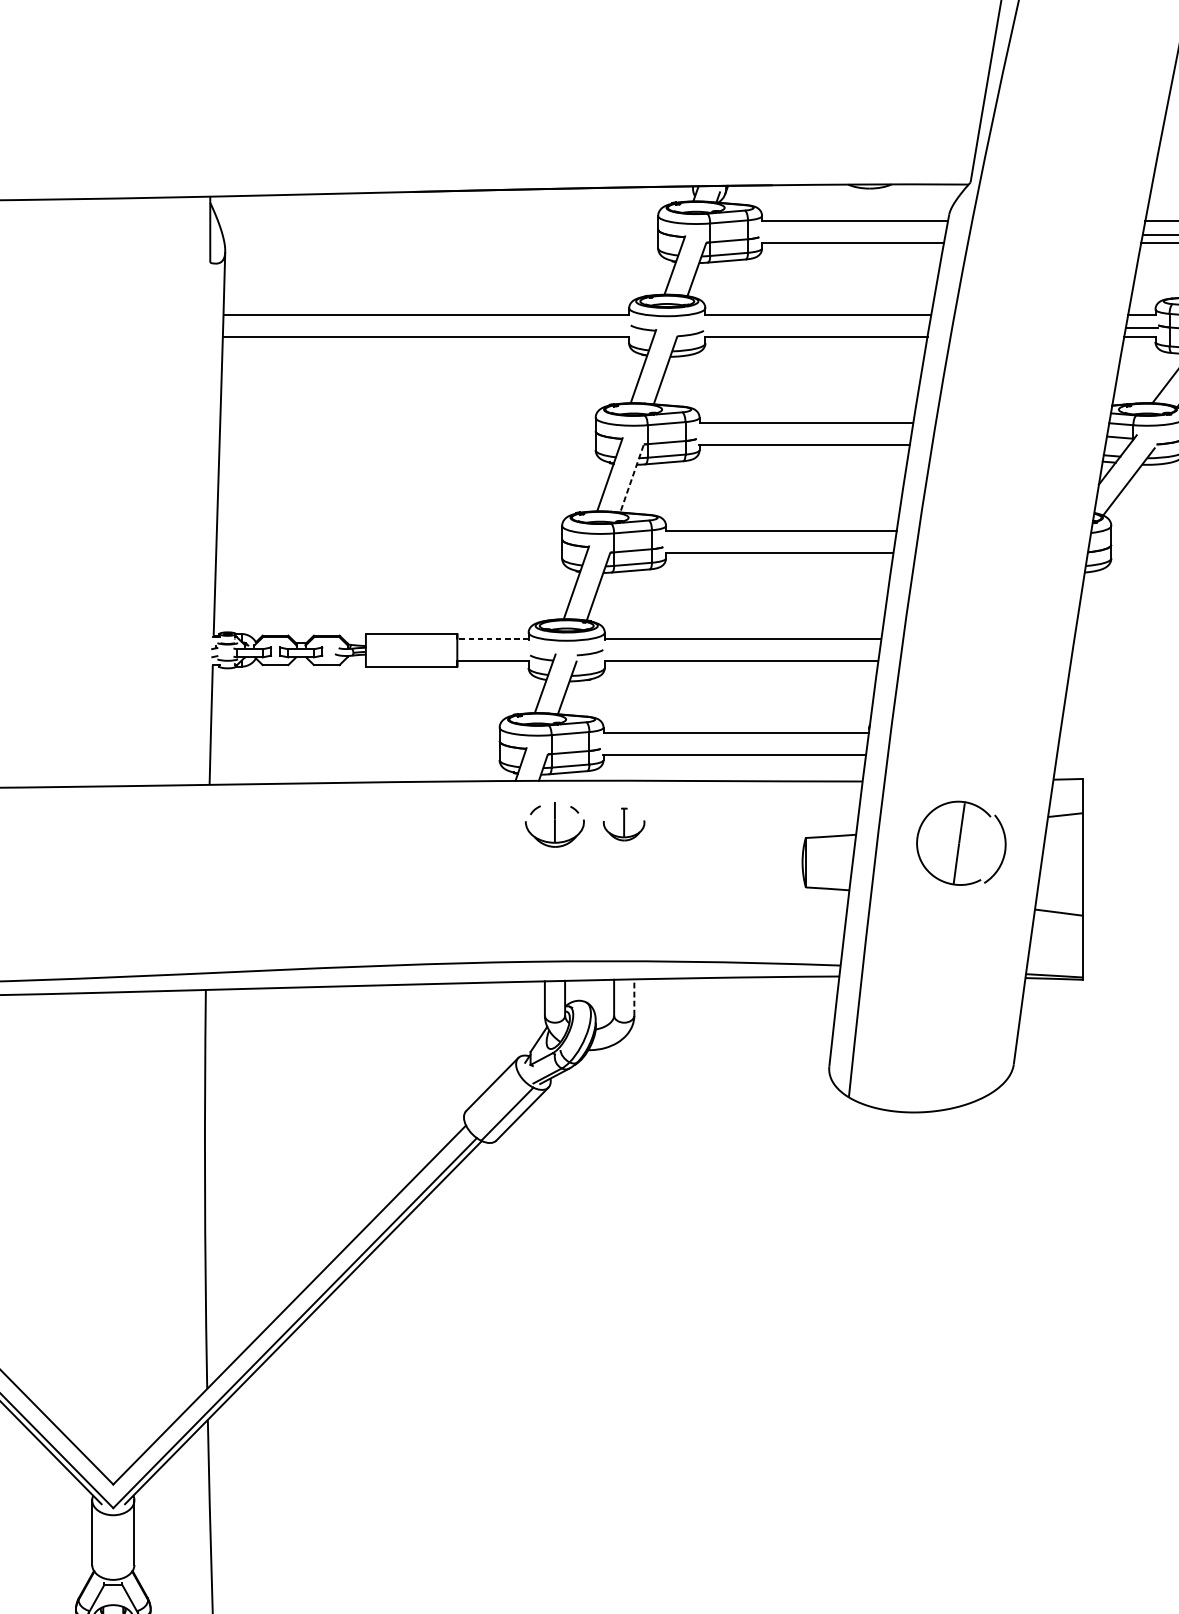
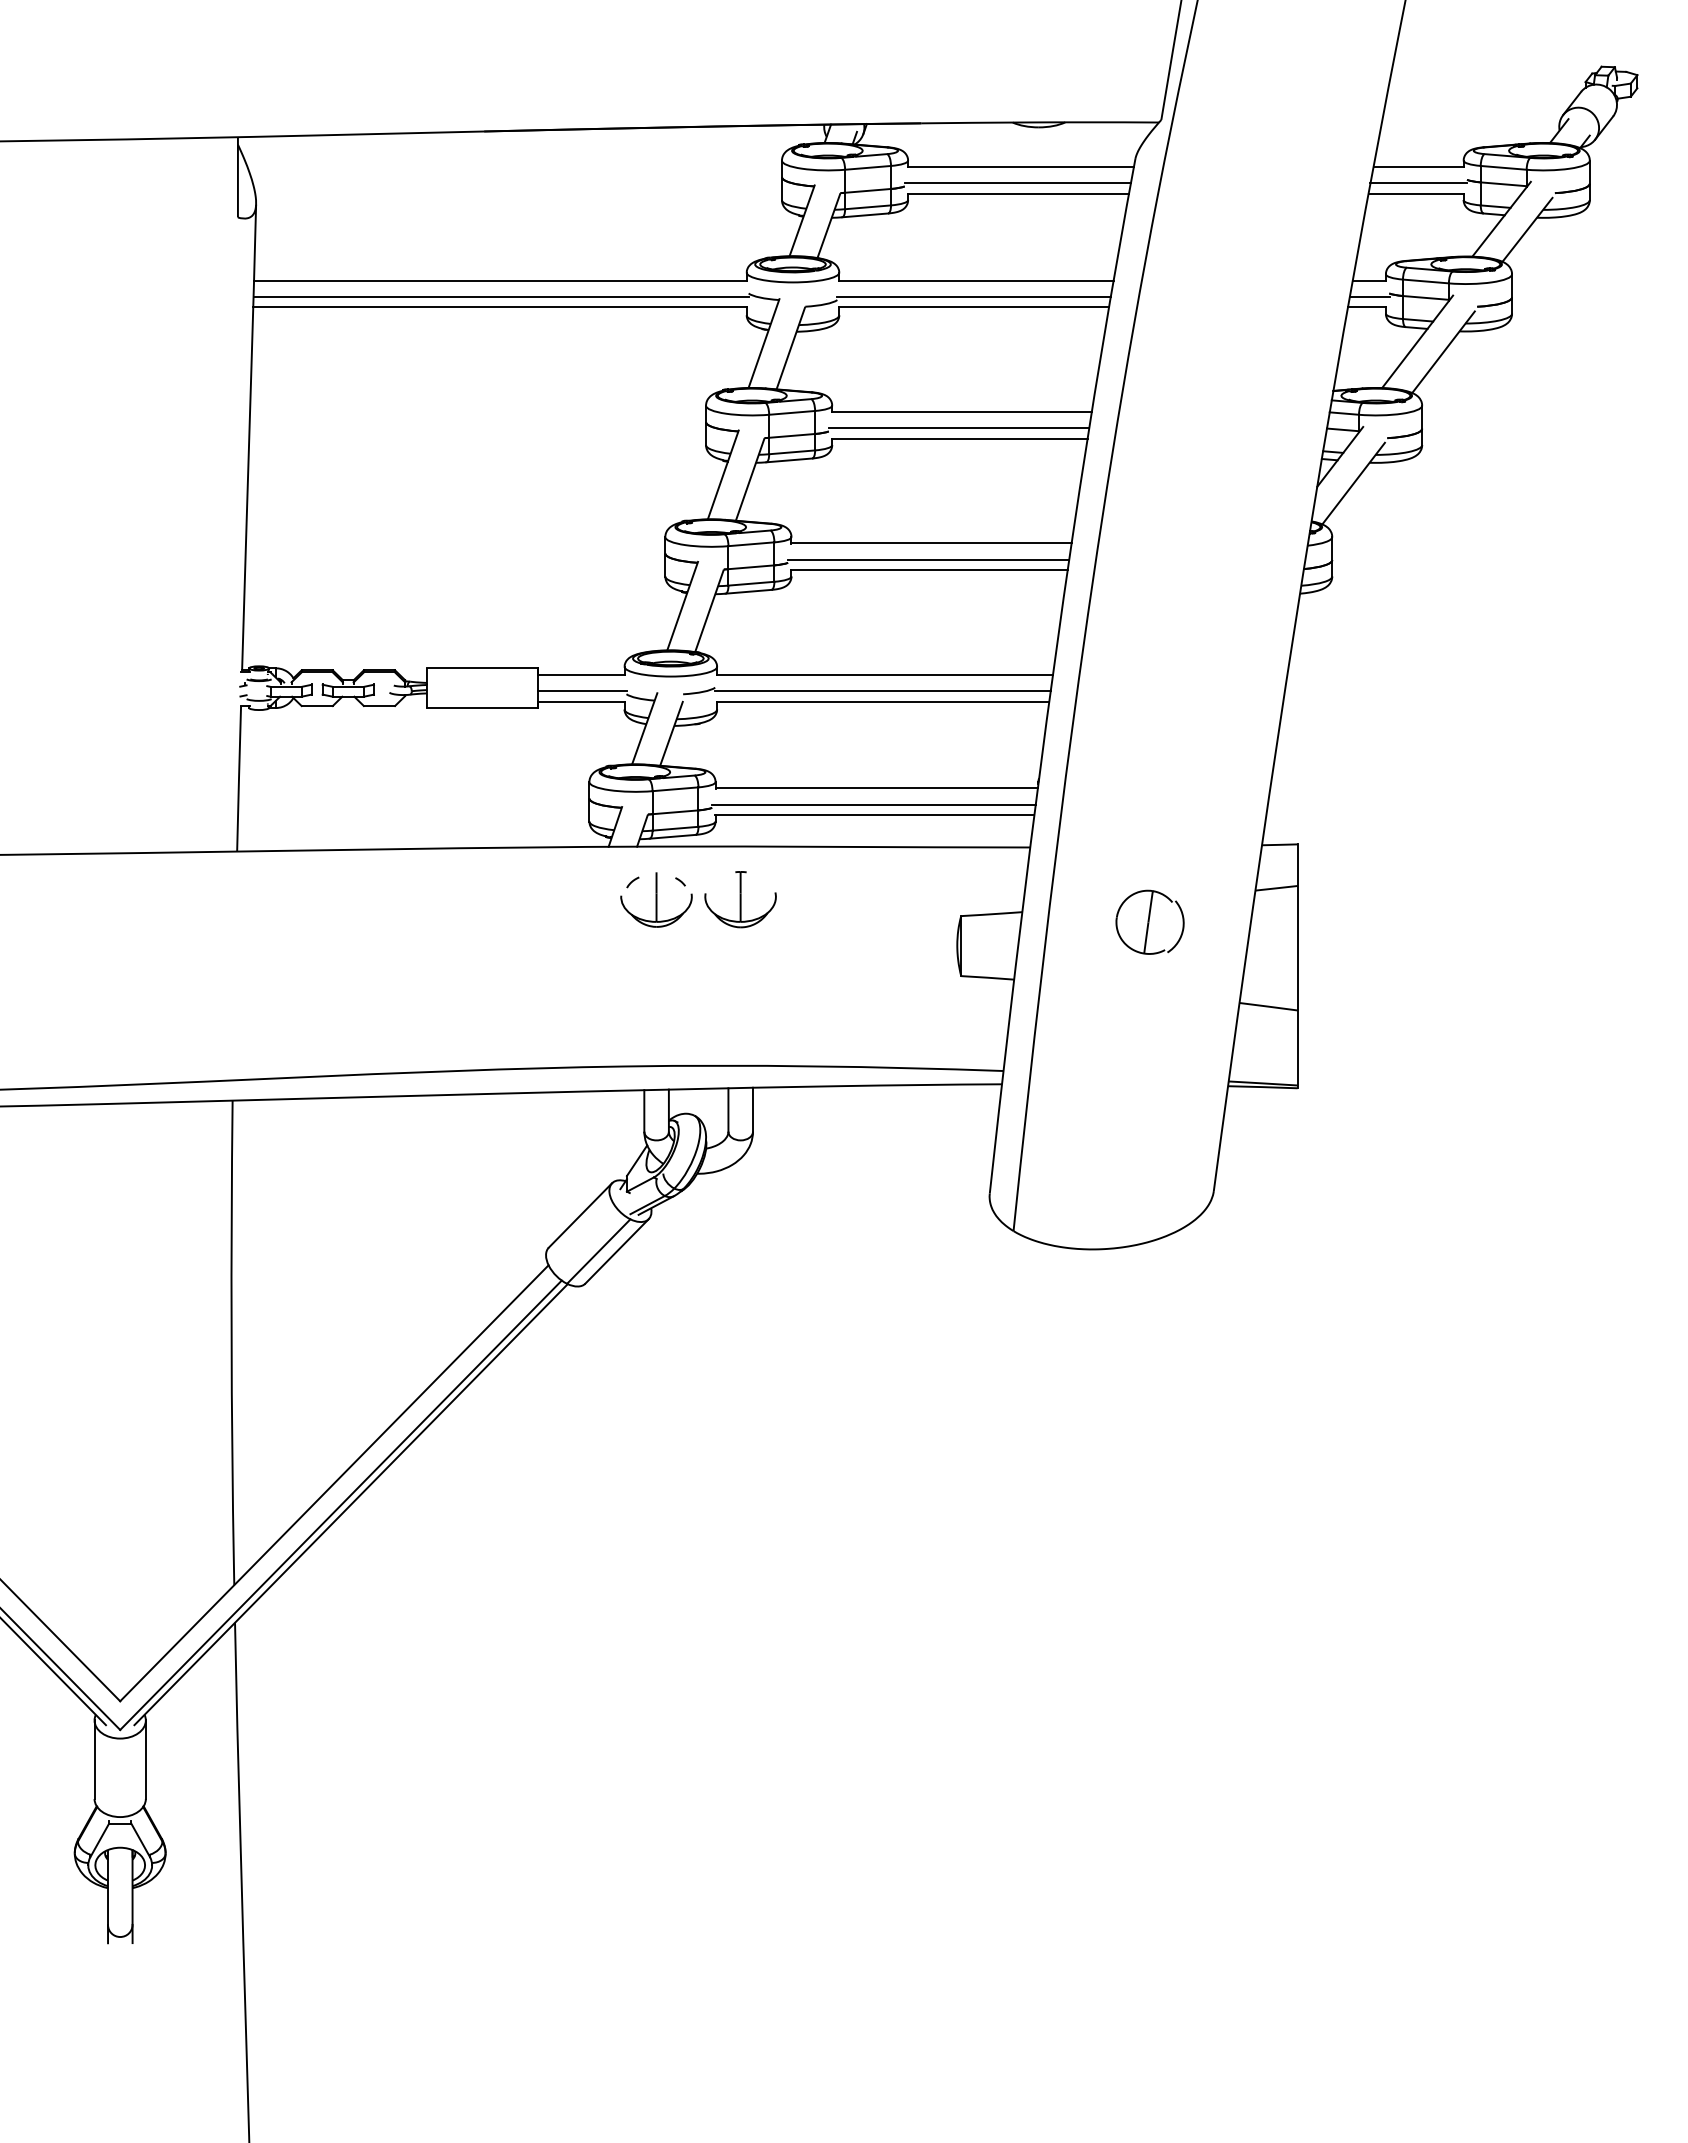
line: (852, 234) -> (1017, 183), added
line: (426, 327) -> (500, 296), added
line: (815, 327) -> (973, 296), added
line: (803, 436) -> (958, 428), added
line: (631, 479) -> (749, 480), dashed -> solid
line: (778, 544) -> (928, 559), added
line: (492, 639) -> (580, 674), dashed -> solid
line: (493, 653) -> (581, 691), added
line: (740, 653) -> (882, 691), added
line: (733, 746) -> (873, 804), added
part: (624, 824) -> (740, 899), size x1.43
part: (960, 842) -> (1149, 921), size x0.62
line: (633, 997) -> (752, 1109), dashed -> solid

